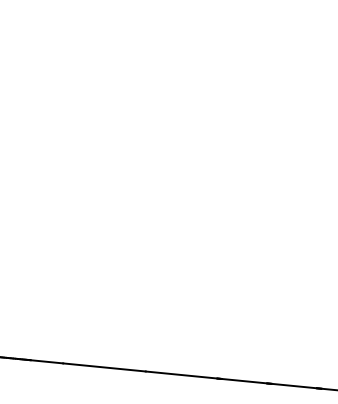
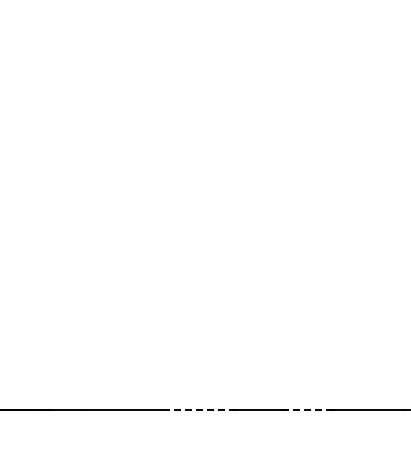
line: (184, 375) -> (200, 410), solid -> dashed
line: (294, 386) -> (308, 410), solid -> dashed

